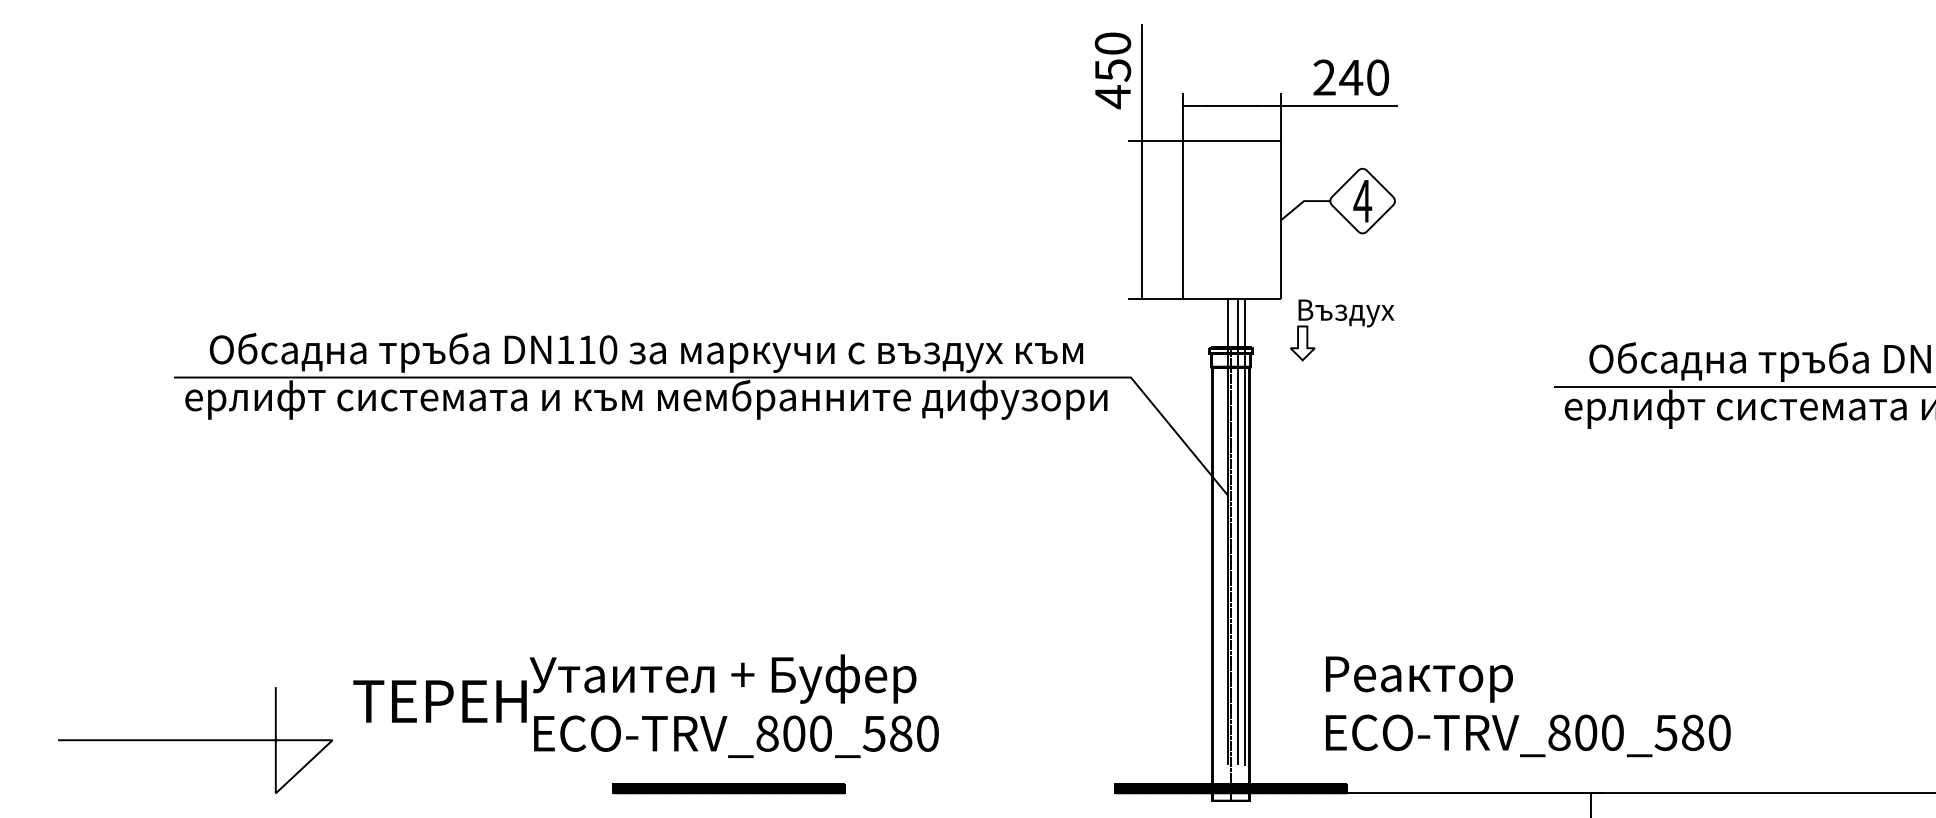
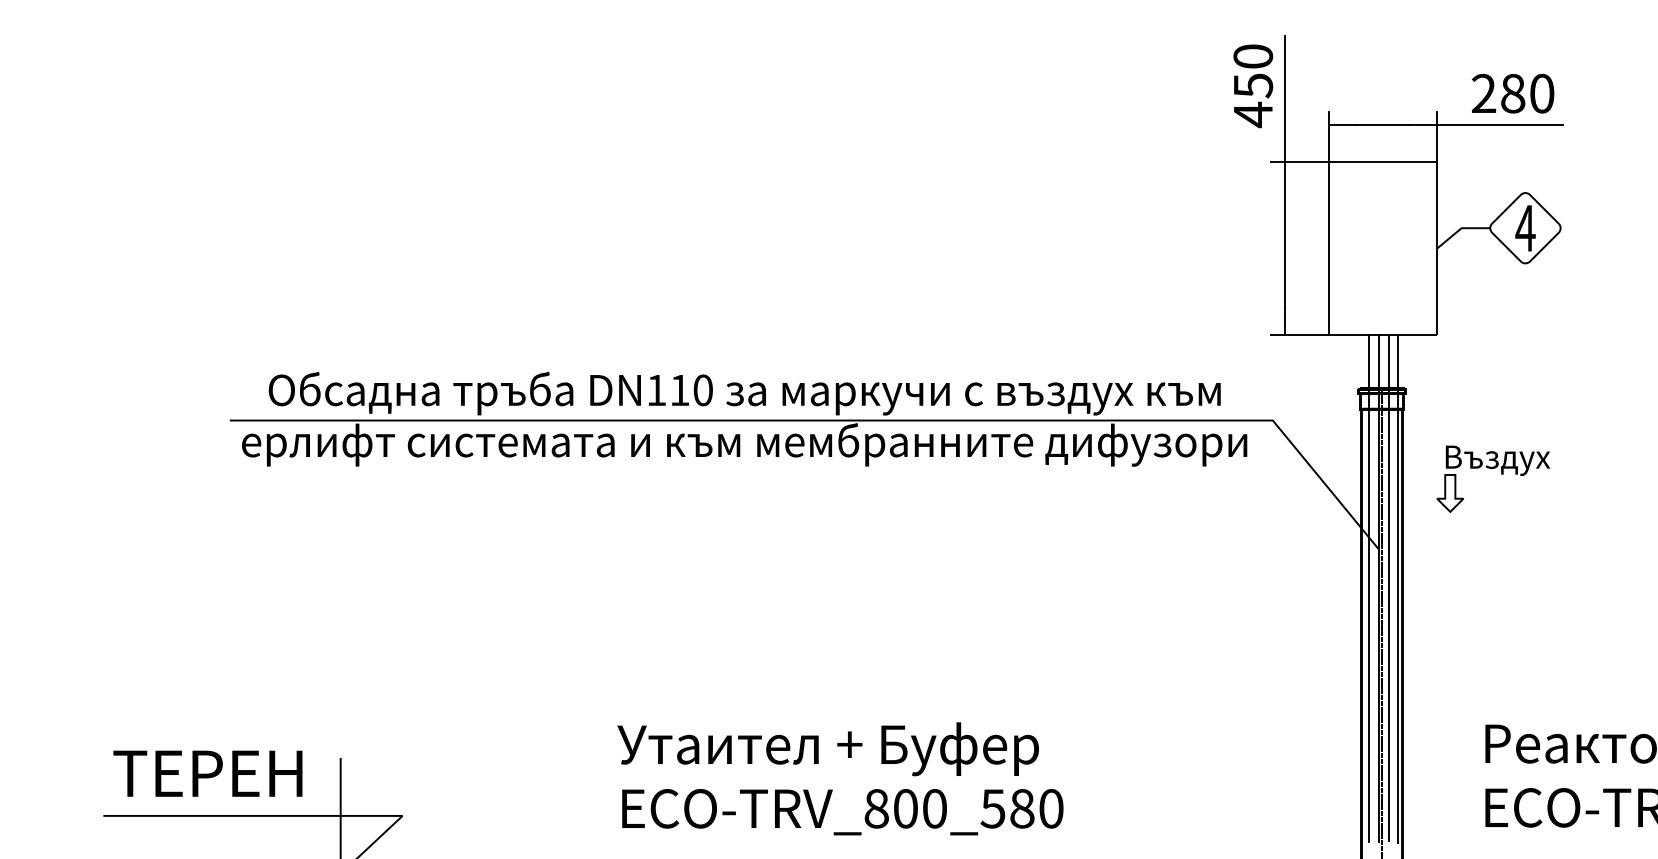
text: (1351, 77) -> (1513, 93), 240 -> 280
part: (1349, 326) -> (1501, 475), moved
line: (1218, 531) -> (1368, 588), added
text: (439, 701) -> (207, 773), moved

